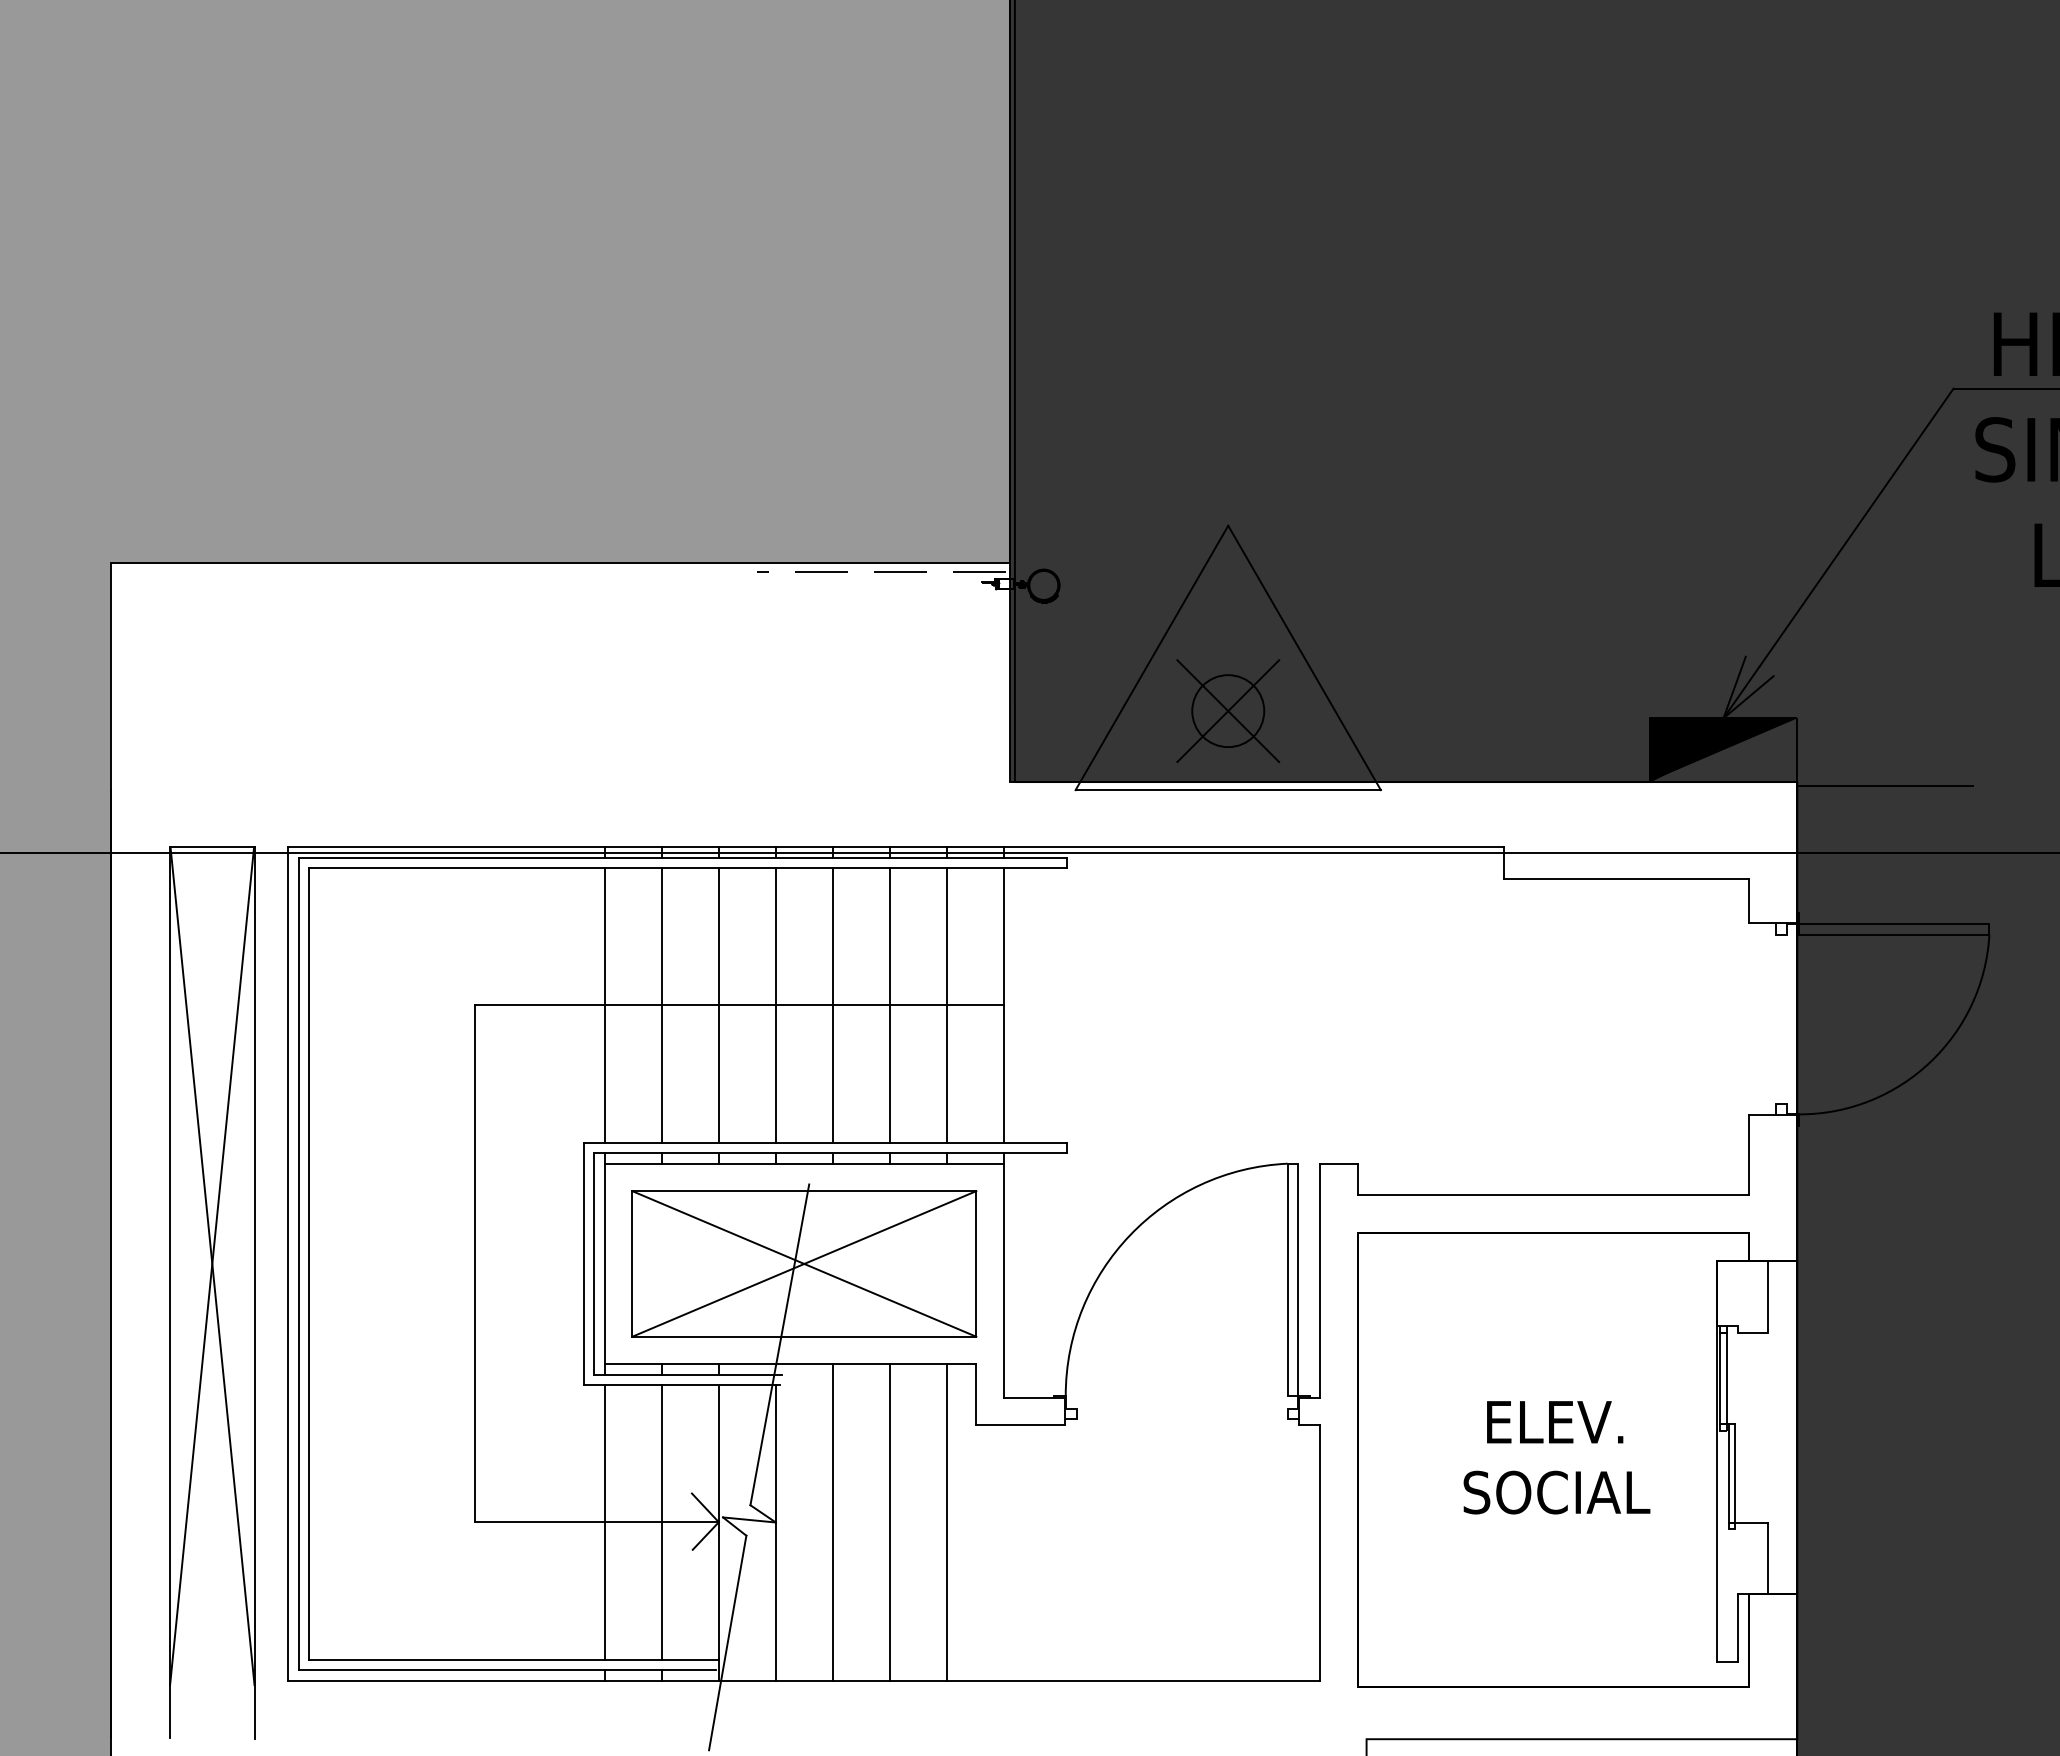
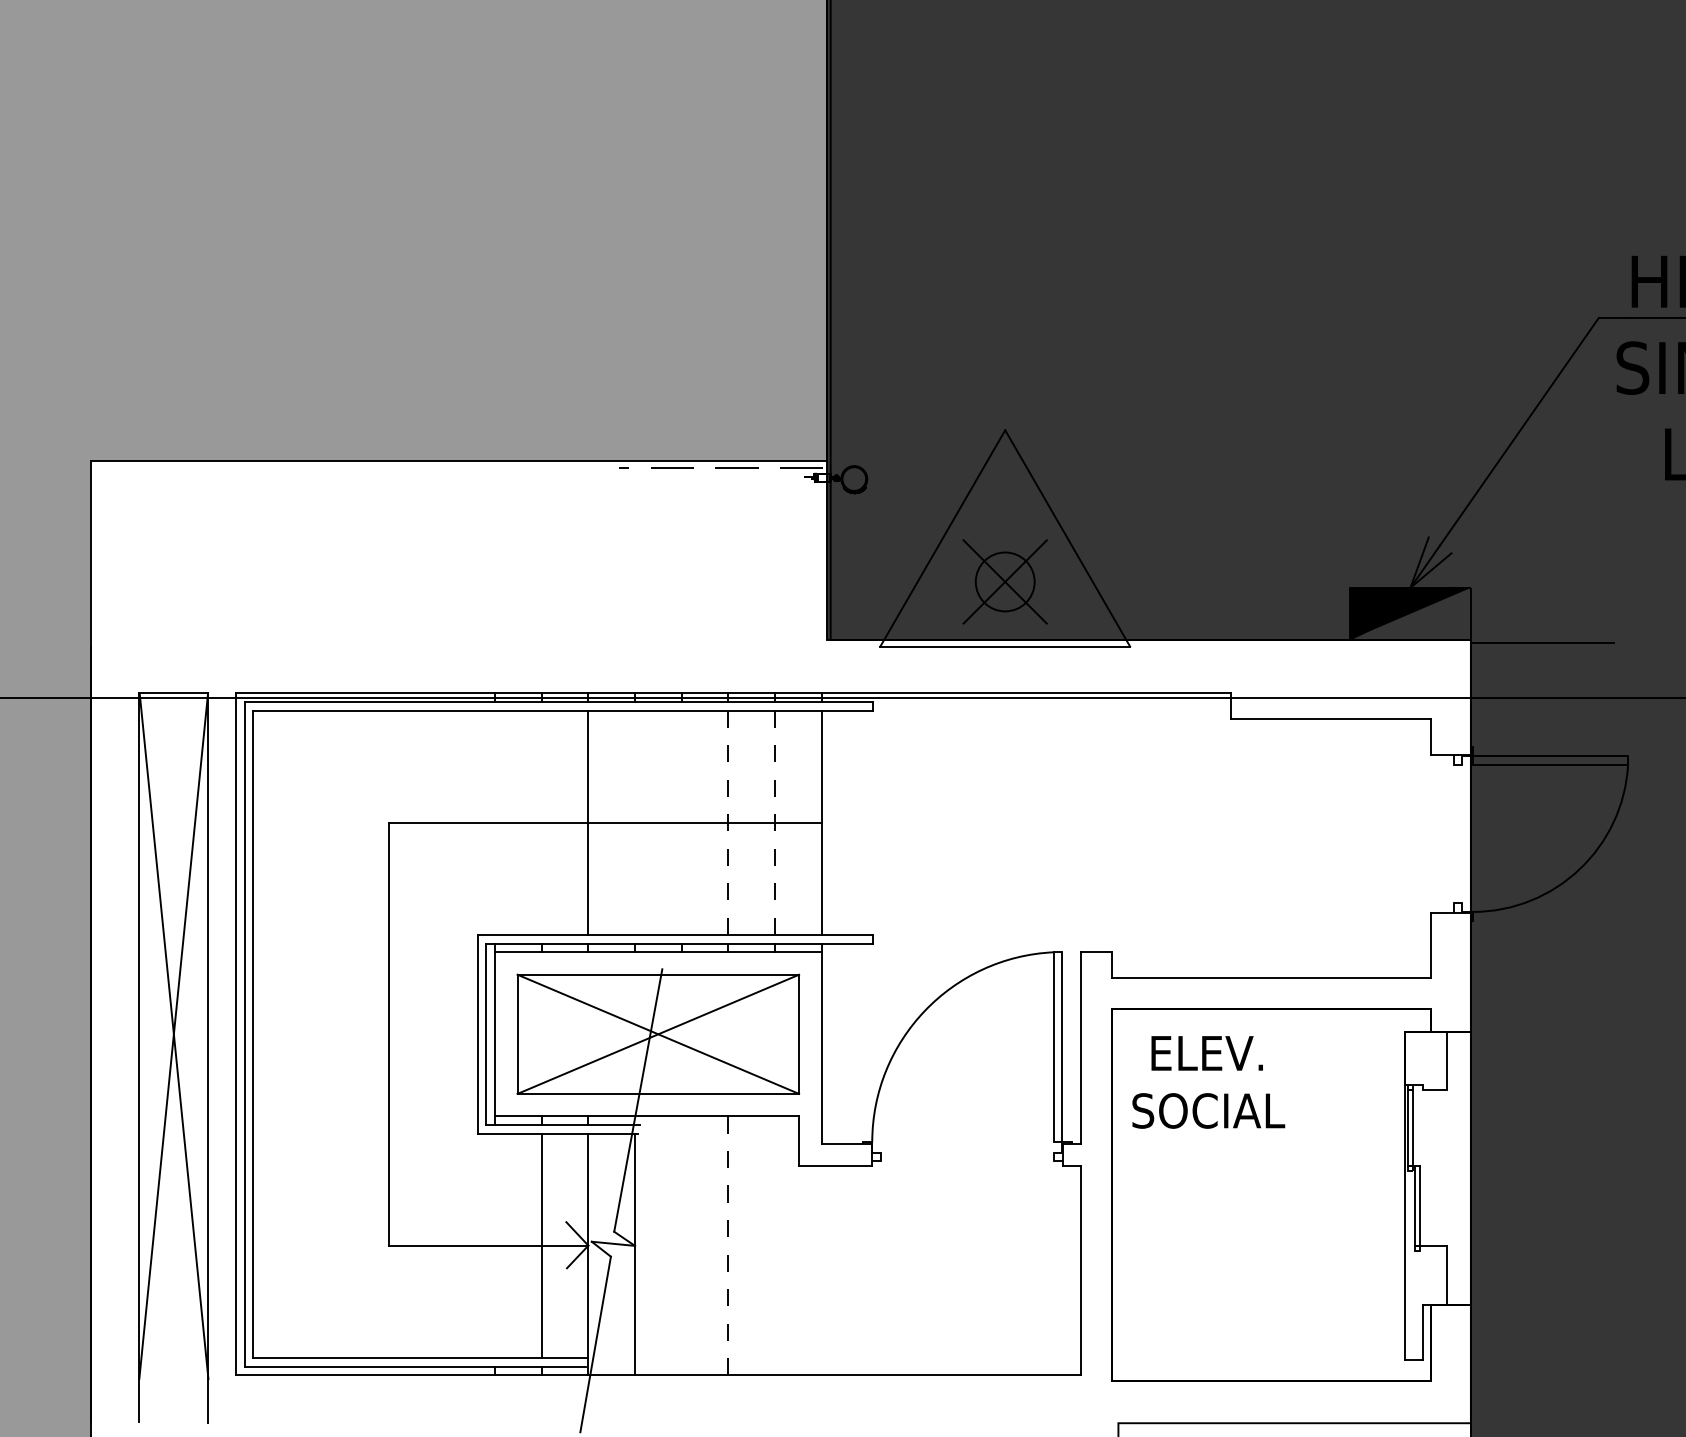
line: (889, 1004) -> (728, 822), solid -> dashed
line: (946, 1004) -> (774, 822), solid -> dashed
line: (604, 1005) -> (494, 822), removed
line: (661, 1005) -> (541, 822), removed
line: (775, 1005) -> (634, 822), removed
line: (832, 1005) -> (681, 822), removed
text: (1556, 1457) -> (1208, 1082), moved
line: (604, 1522) -> (494, 1245), removed
line: (832, 1522) -> (681, 1245), removed
line: (946, 1522) -> (774, 1245), removed
line: (889, 1523) -> (728, 1246), solid -> dashed

